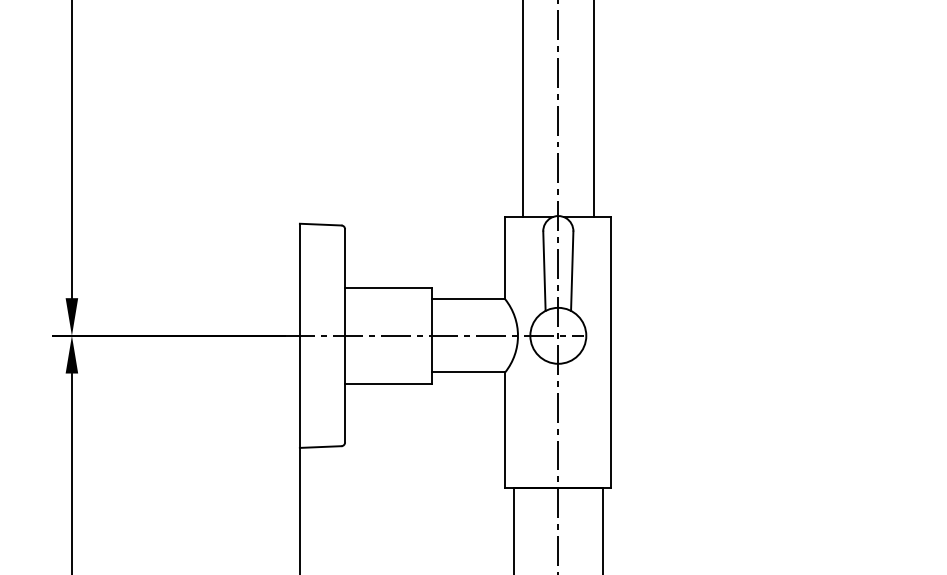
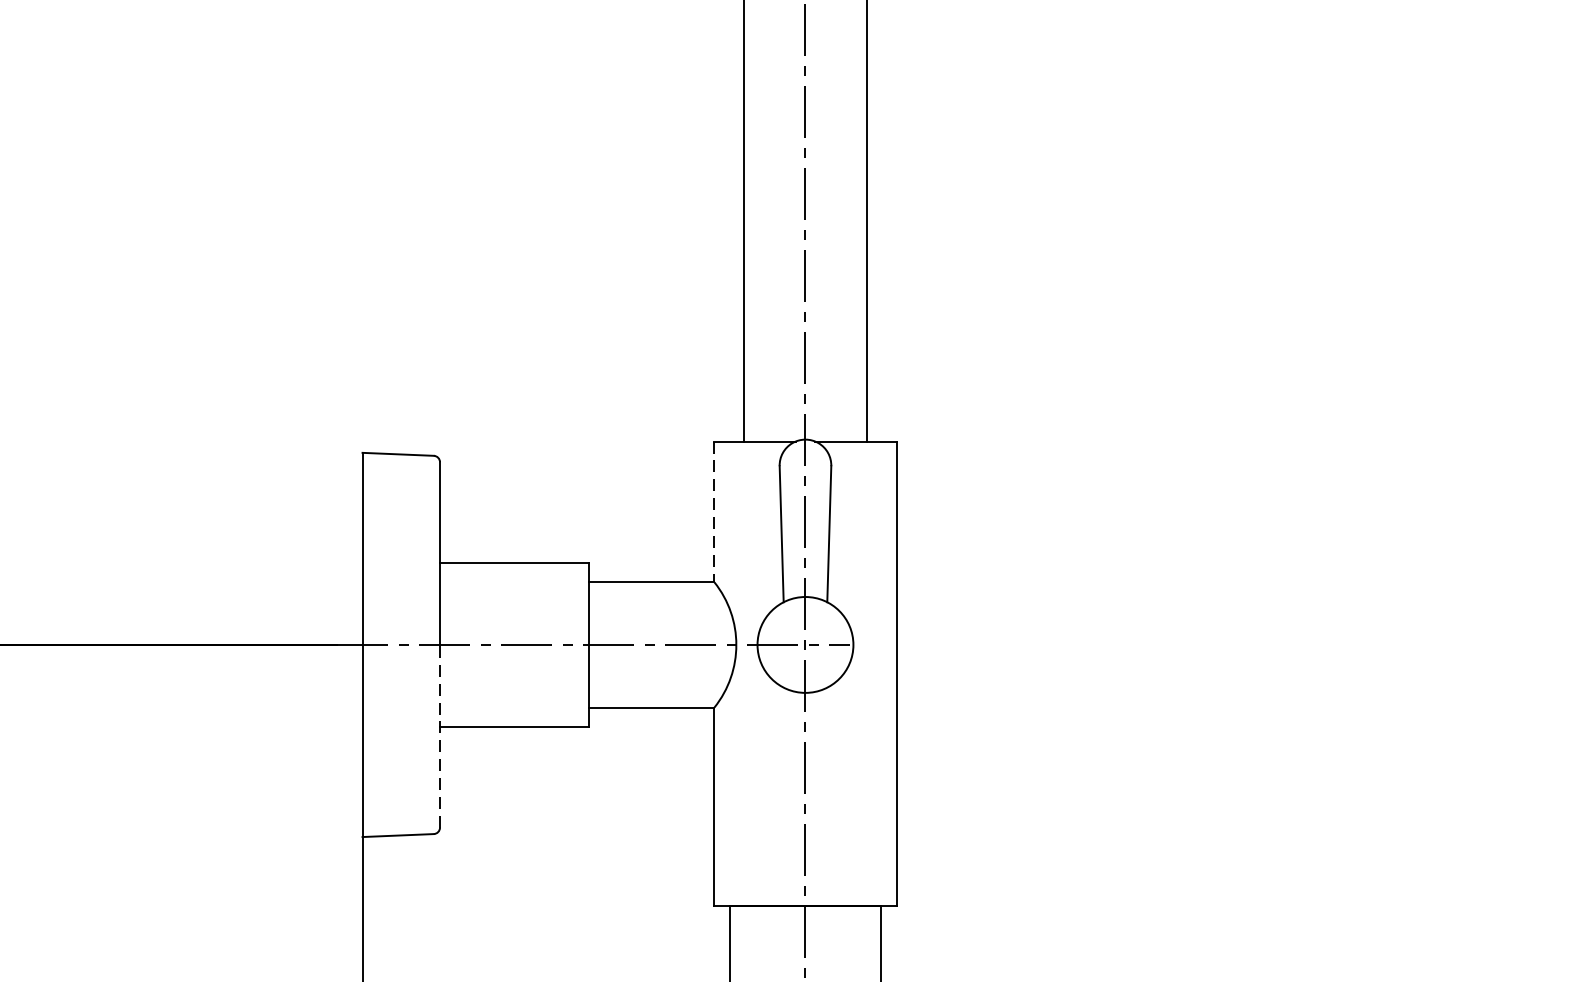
line: (505, 258) -> (714, 512), solid -> dashed
line: (345, 388) -> (440, 735), solid -> dashed

